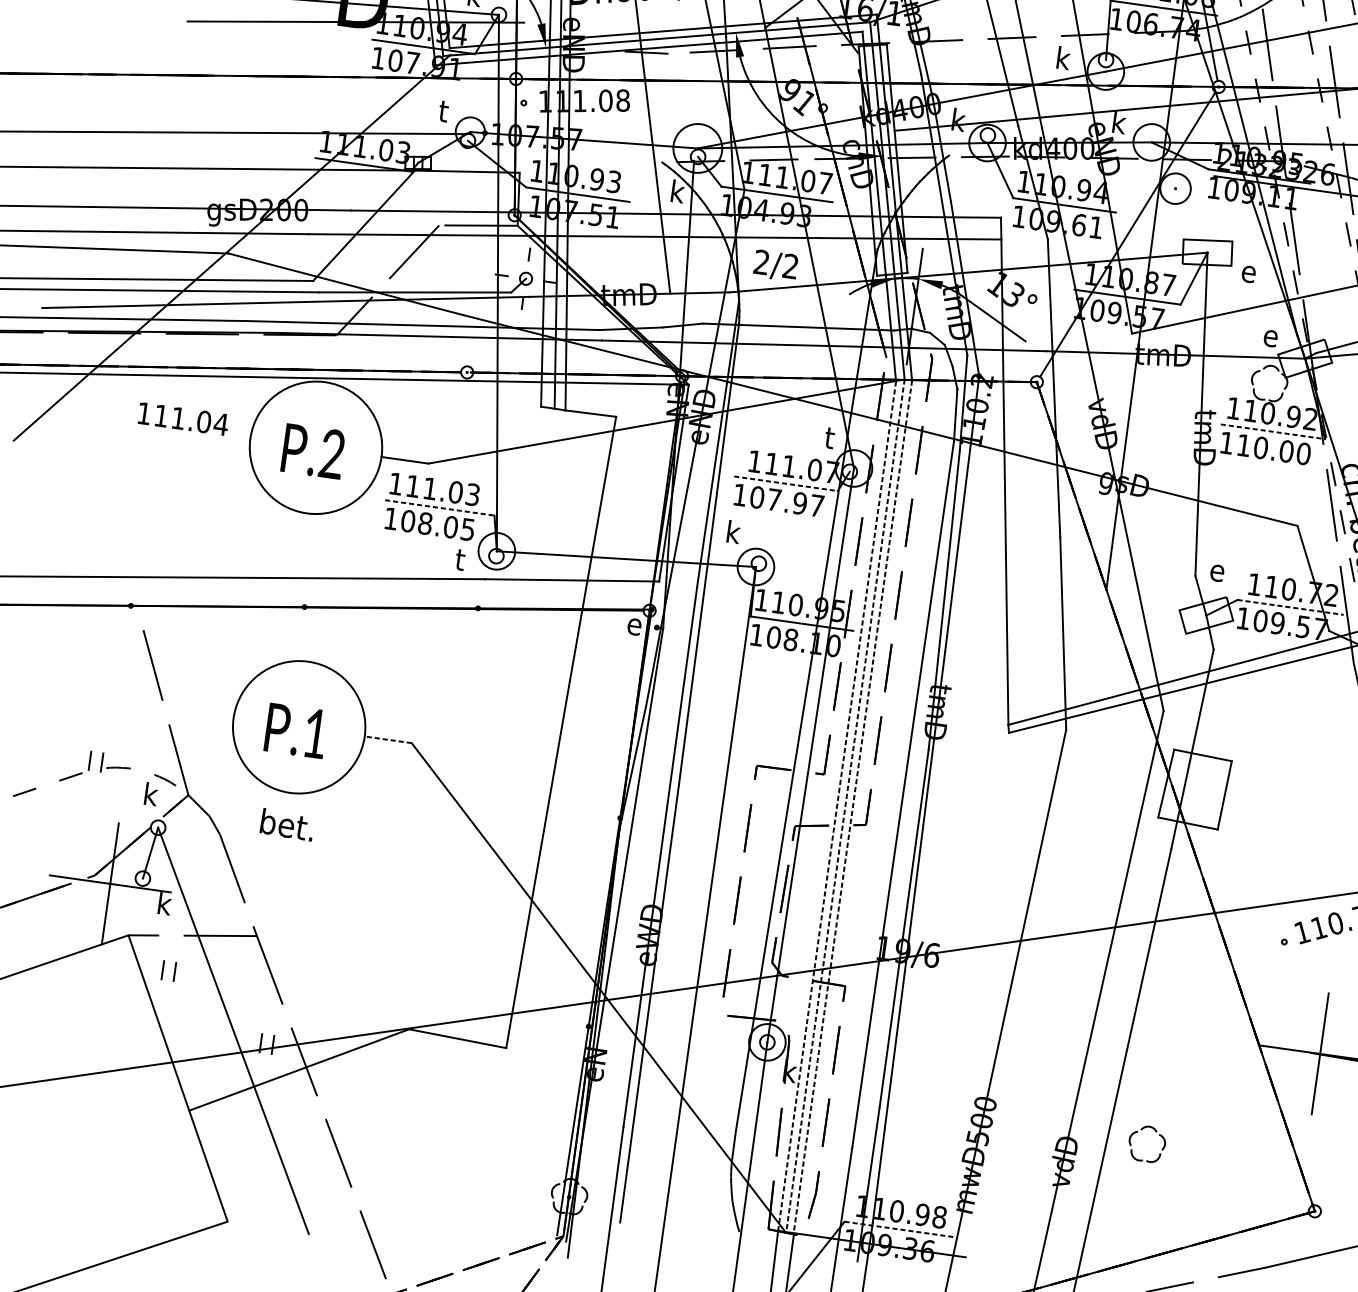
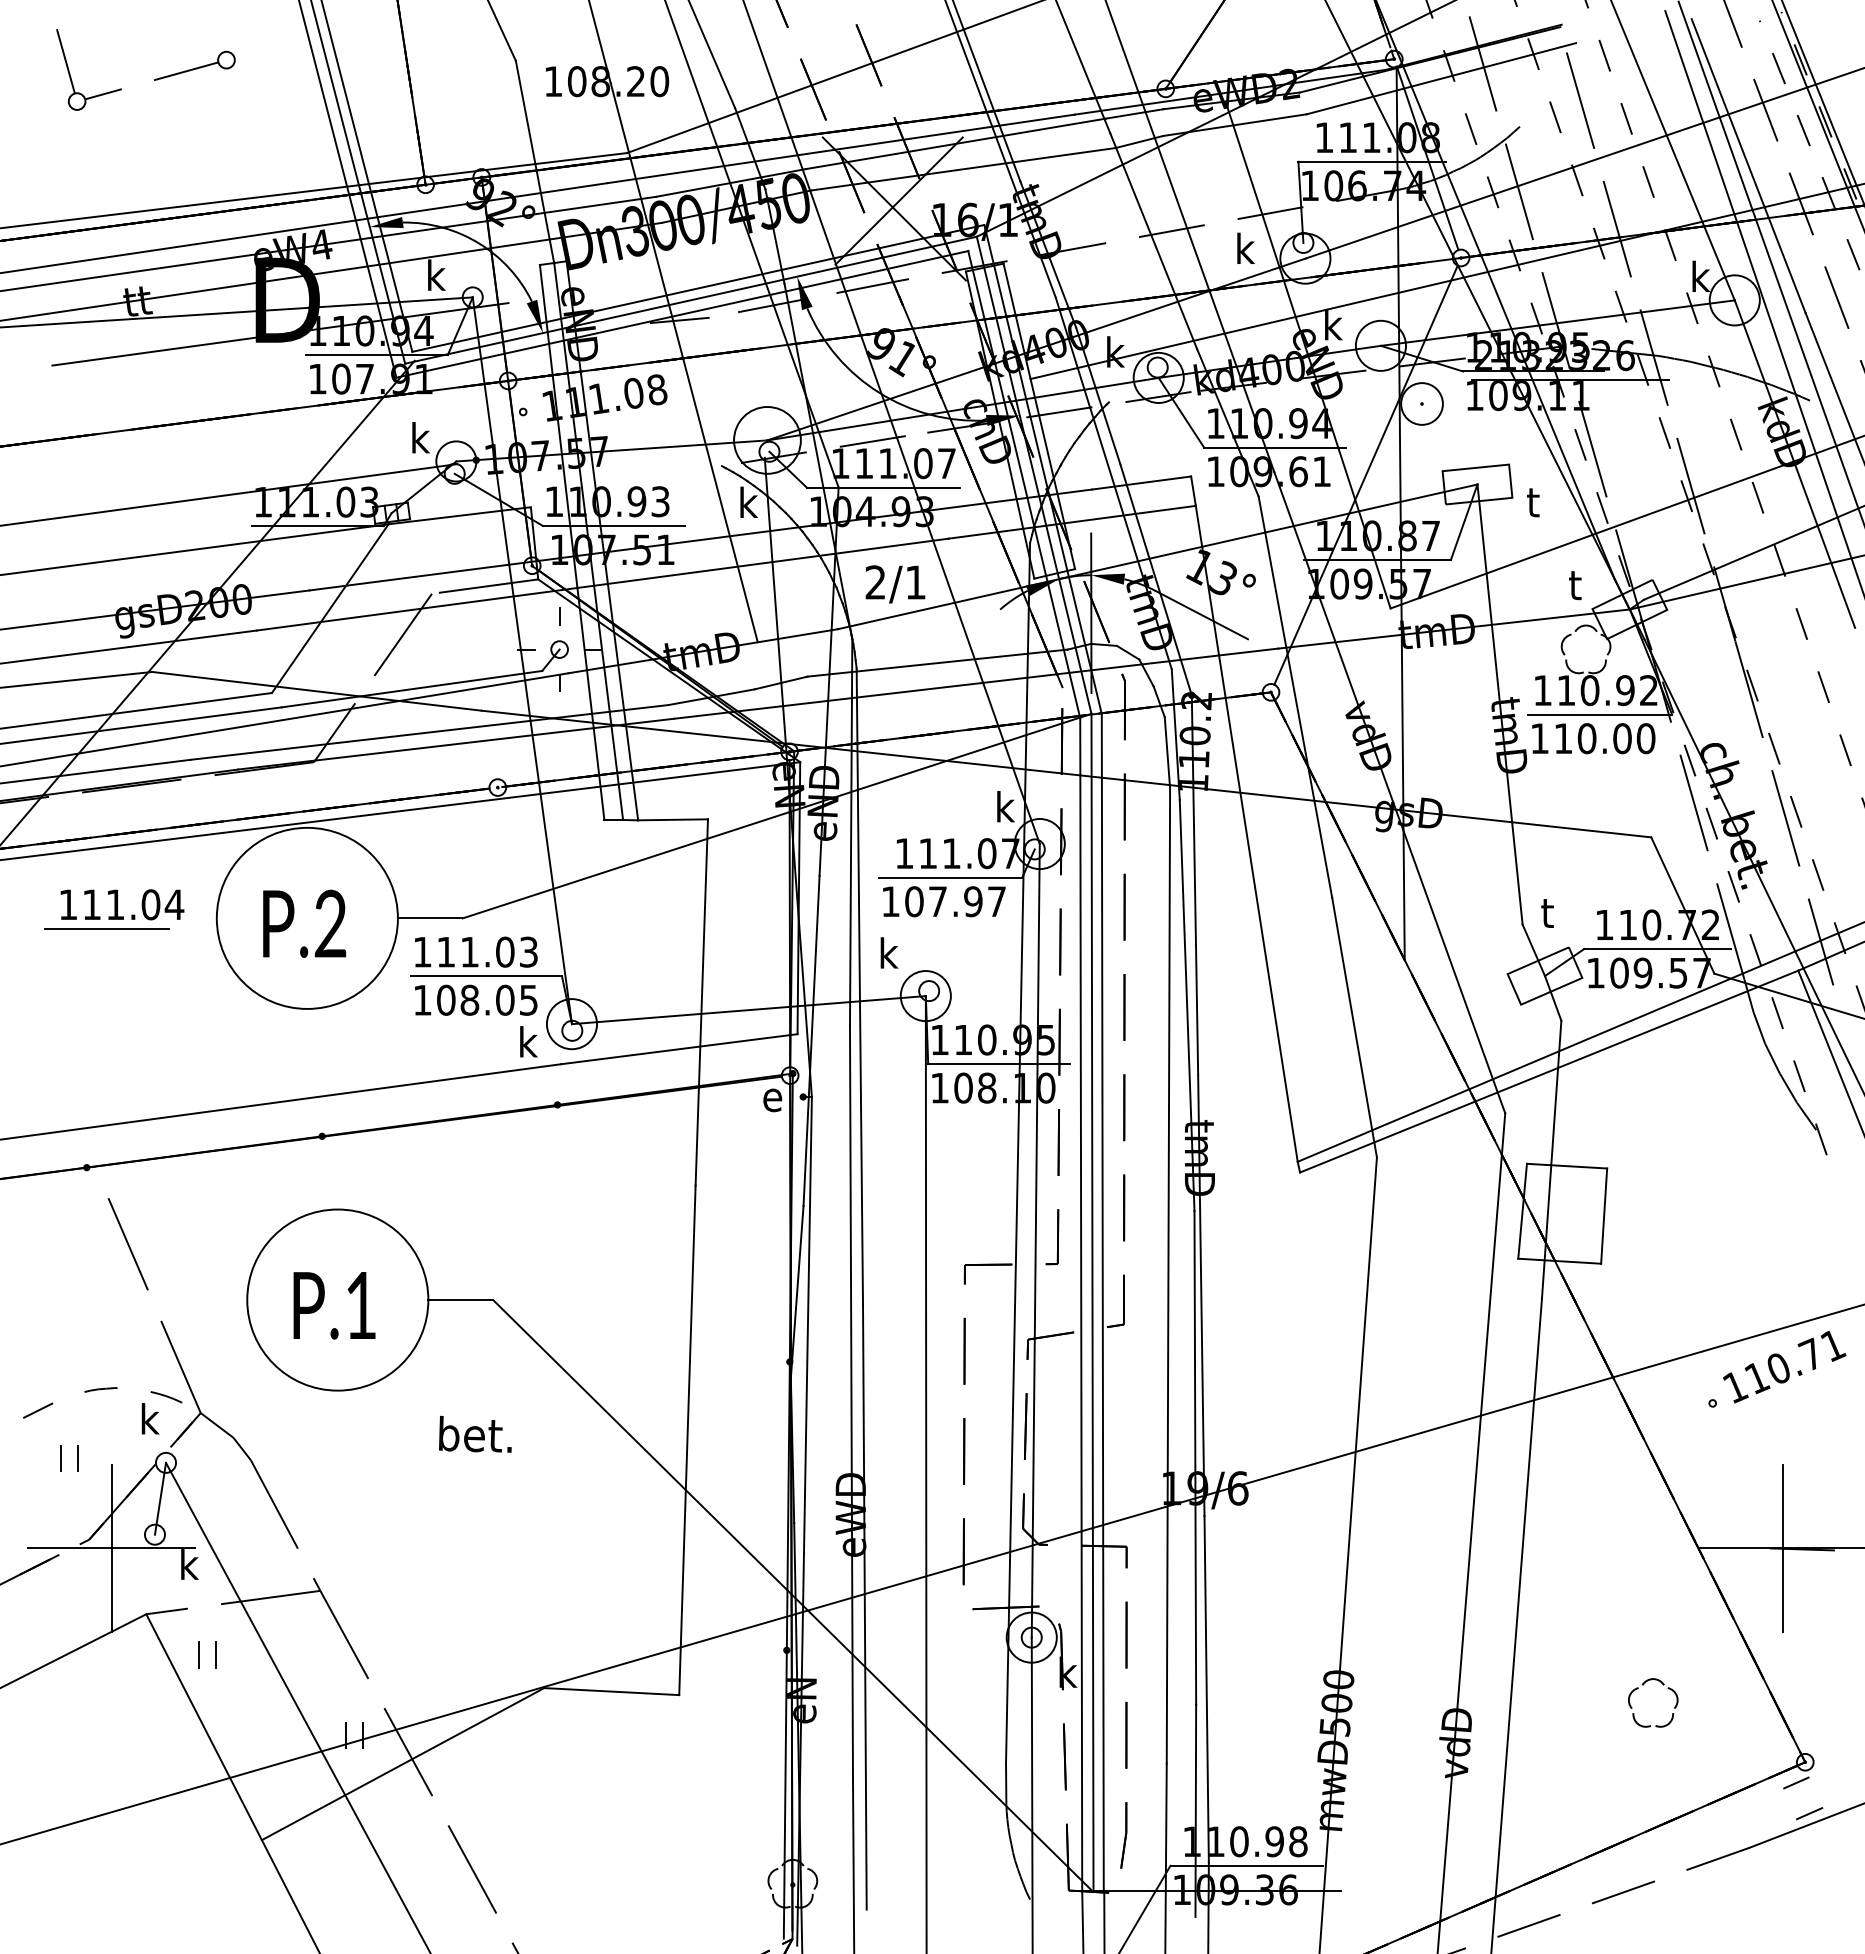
text: (446, 110) -> (419, 437), t -> k
text: (790, 266) -> (915, 582), 2/2 -> 2/1
text: (1248, 271) -> (1536, 502), e -> t
text: (1270, 336) -> (1578, 585), e -> t
line: (1273, 431) -> (1600, 714), dashed -> solid
line: (169, 434) -> (106, 928), added
text: (832, 437) -> (1004, 806), t -> k
line: (785, 483) -> (950, 877), dashed -> solid
line: (439, 508) -> (486, 976), dashed -> solid
text: (462, 559) -> (527, 1041), t -> k
text: (1217, 570) -> (1551, 913), e -> t
line: (1290, 607) -> (1657, 949), dashed -> solid
line: (387, 740) -> (460, 1300), dashed -> solid
part: (90, 761) -> (61, 1458), moved
line: (845, 805) -> (1092, 1302), dashed -> solid
line: (837, 806) -> (1081, 1305), dashed -> solid
line: (852, 806) -> (1102, 1302), dashed -> solid
text: (287, 824) -> (475, 1433), moved
part: (1141, 1130) -> (1643, 1685), moved
line: (1306, 1225) -> (1796, 1782), added
line: (900, 1229) -> (1247, 1865), dashed -> solid
line: (1312, 1248) -> (1809, 1813), added

